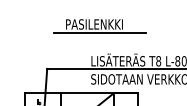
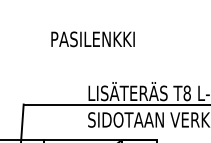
line: (100, 33) -> (101, 52), removed

